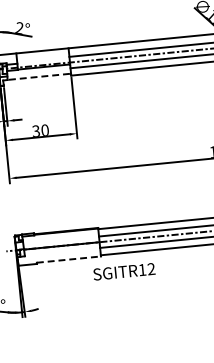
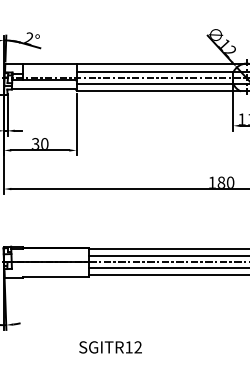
line: (38, 76) -> (43, 89), dashed -> solid
line: (68, 259) -> (55, 276), dashed -> solid
text: (124, 271) -> (110, 347), moved

